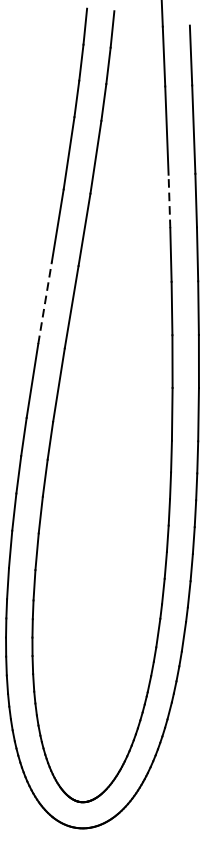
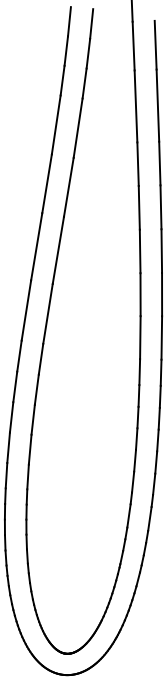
line: (169, 201) -> (138, 164), dashed -> solid
line: (44, 302) -> (36, 246), dashed -> solid

